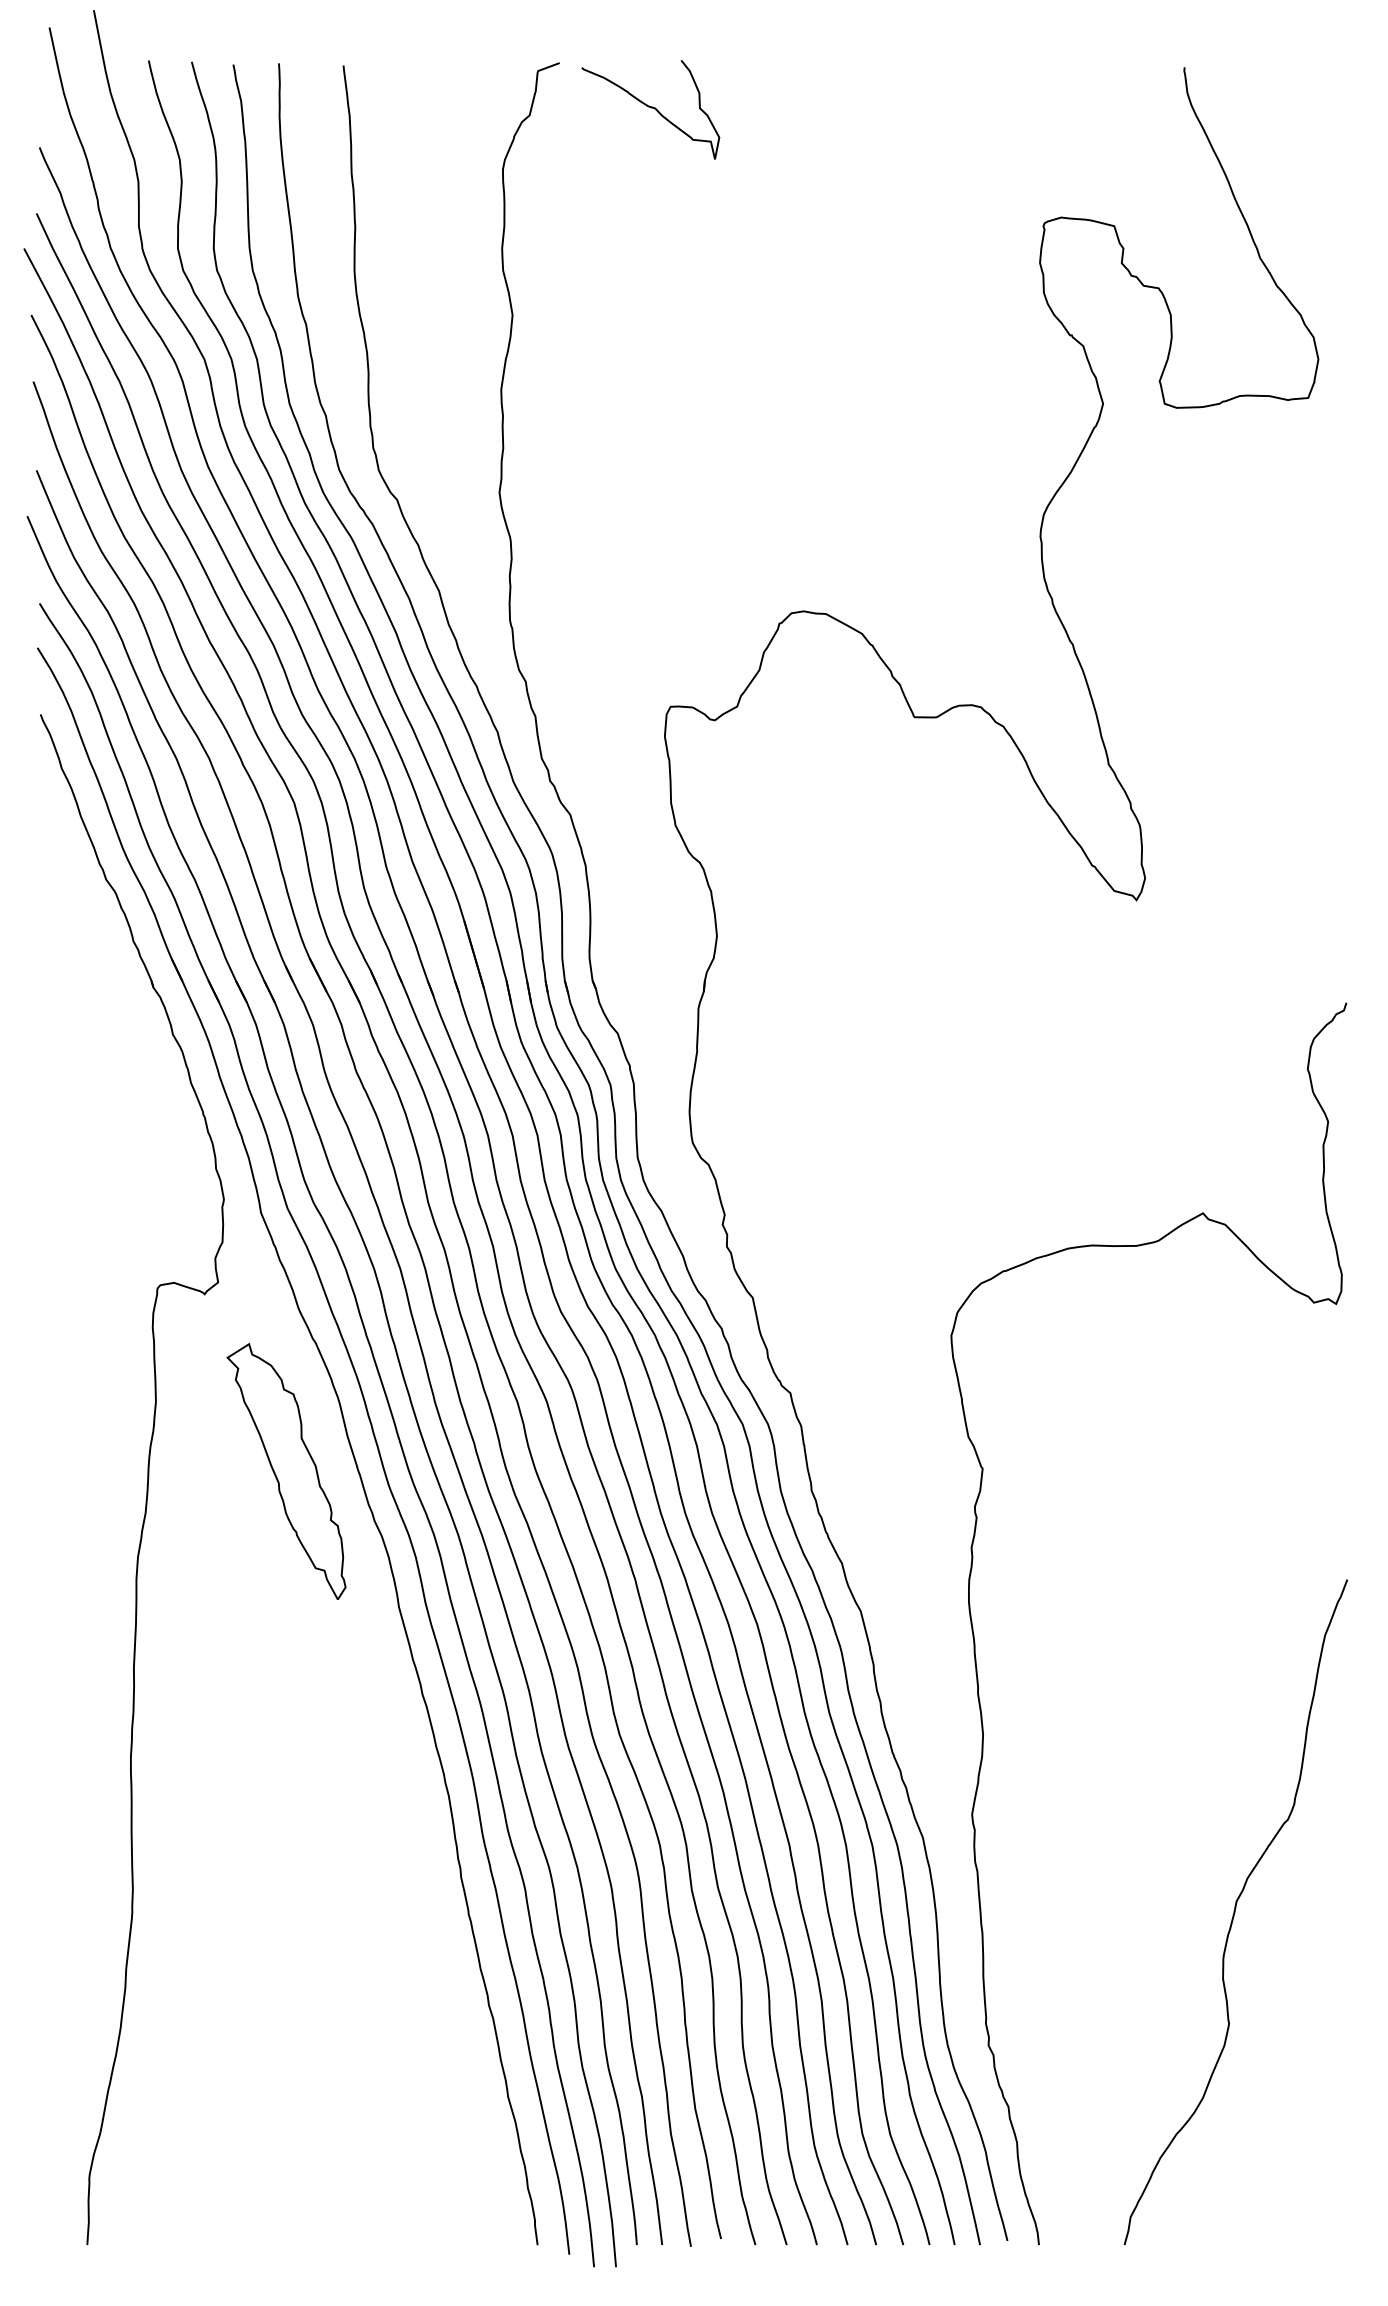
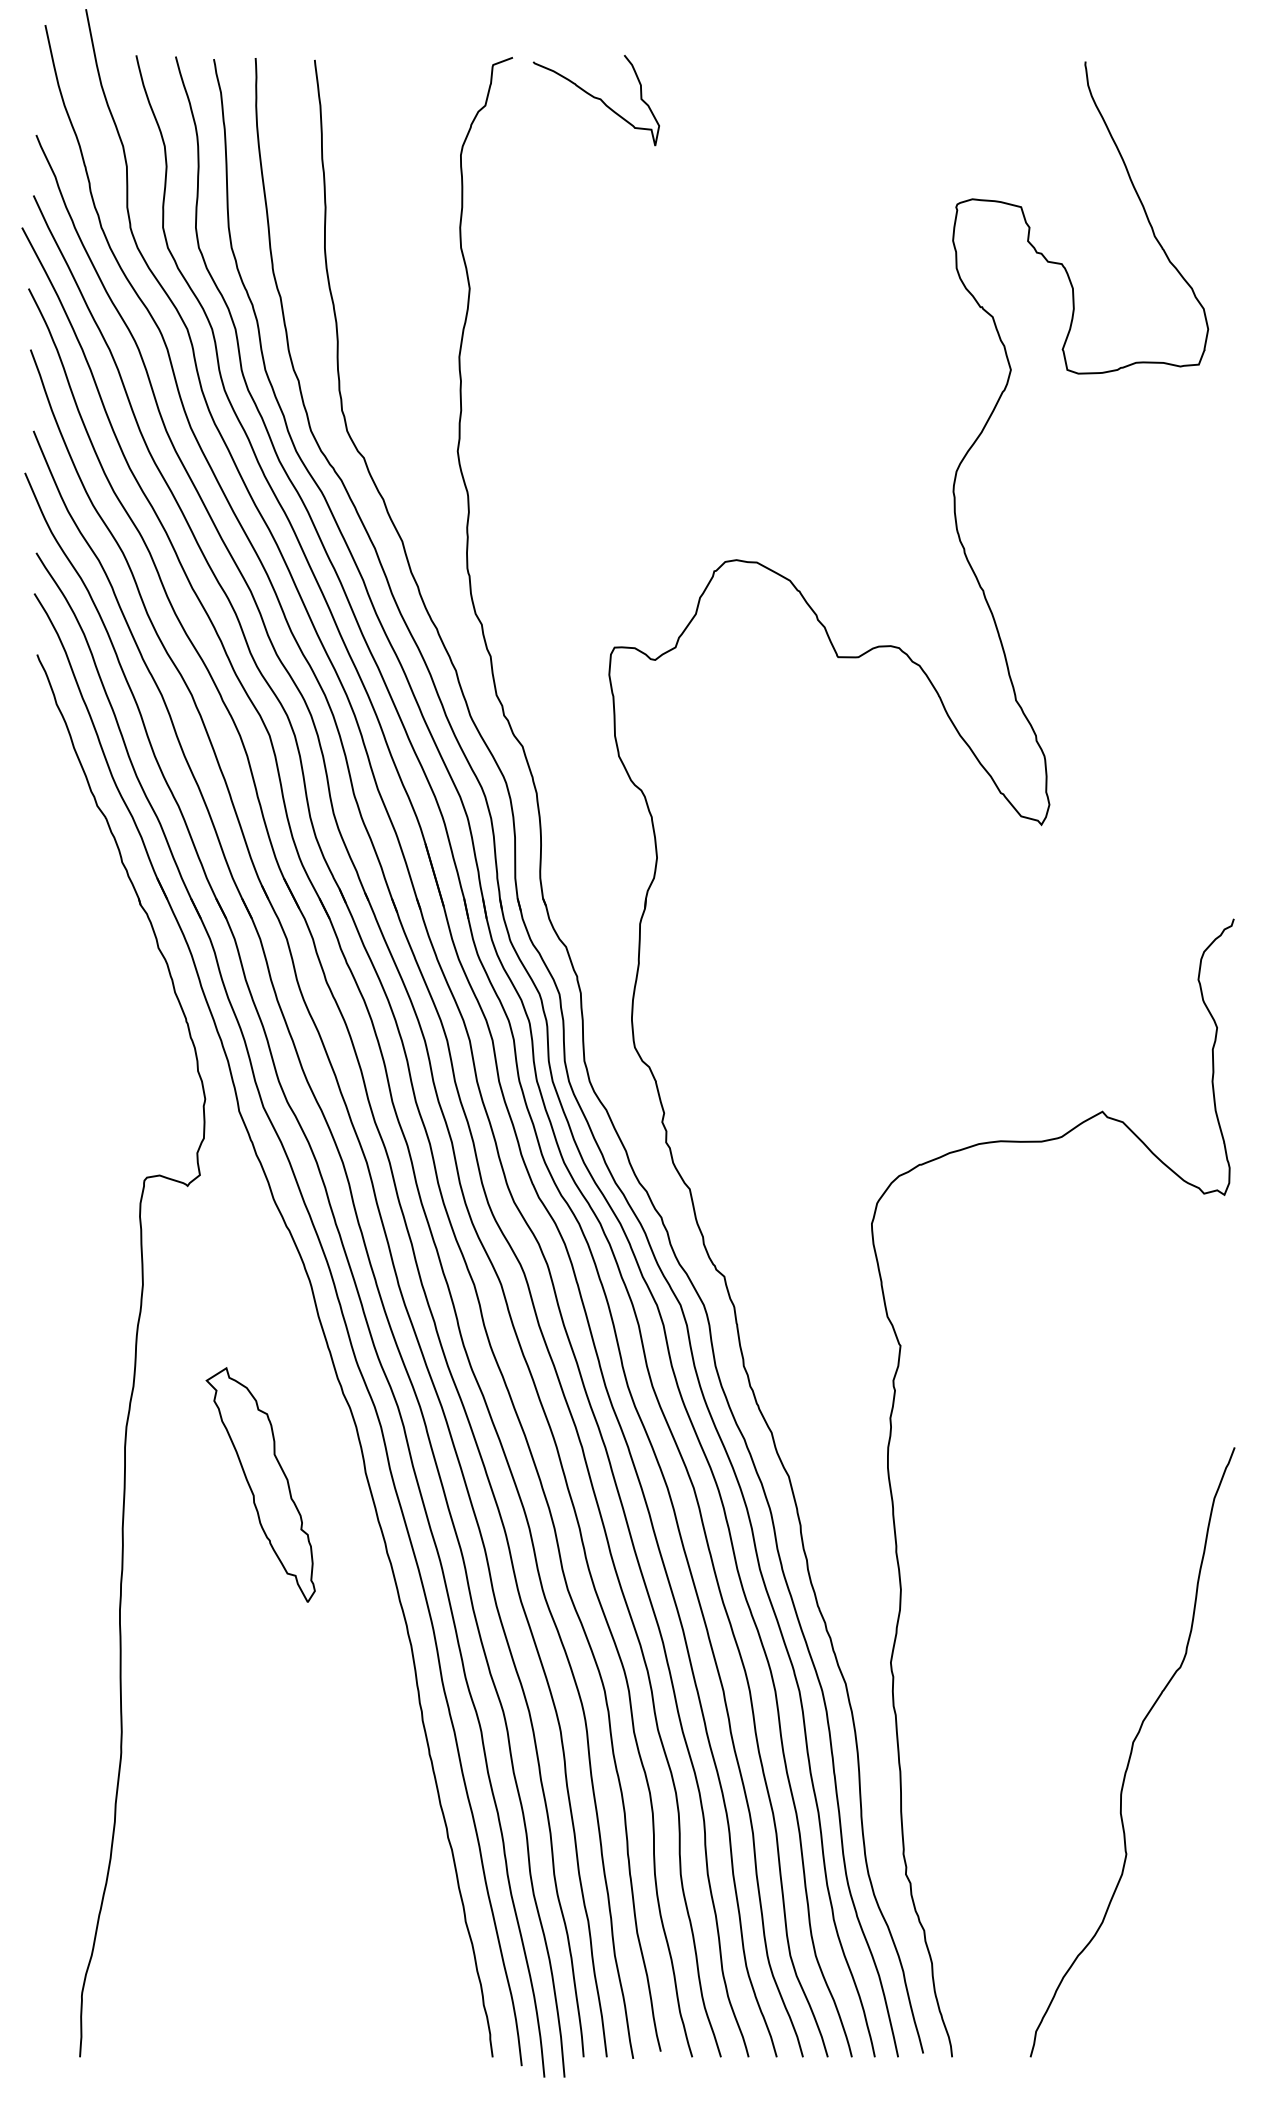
part: (286, 1471) -> (260, 1484), moved

